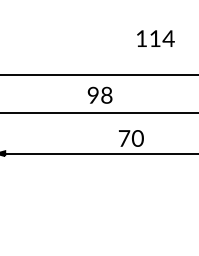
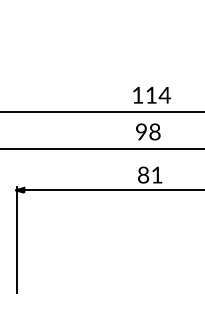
text: (155, 38) -> (151, 95), moved
text: (100, 94) -> (148, 131), moved
text: (131, 137) -> (150, 174), 70 -> 81

